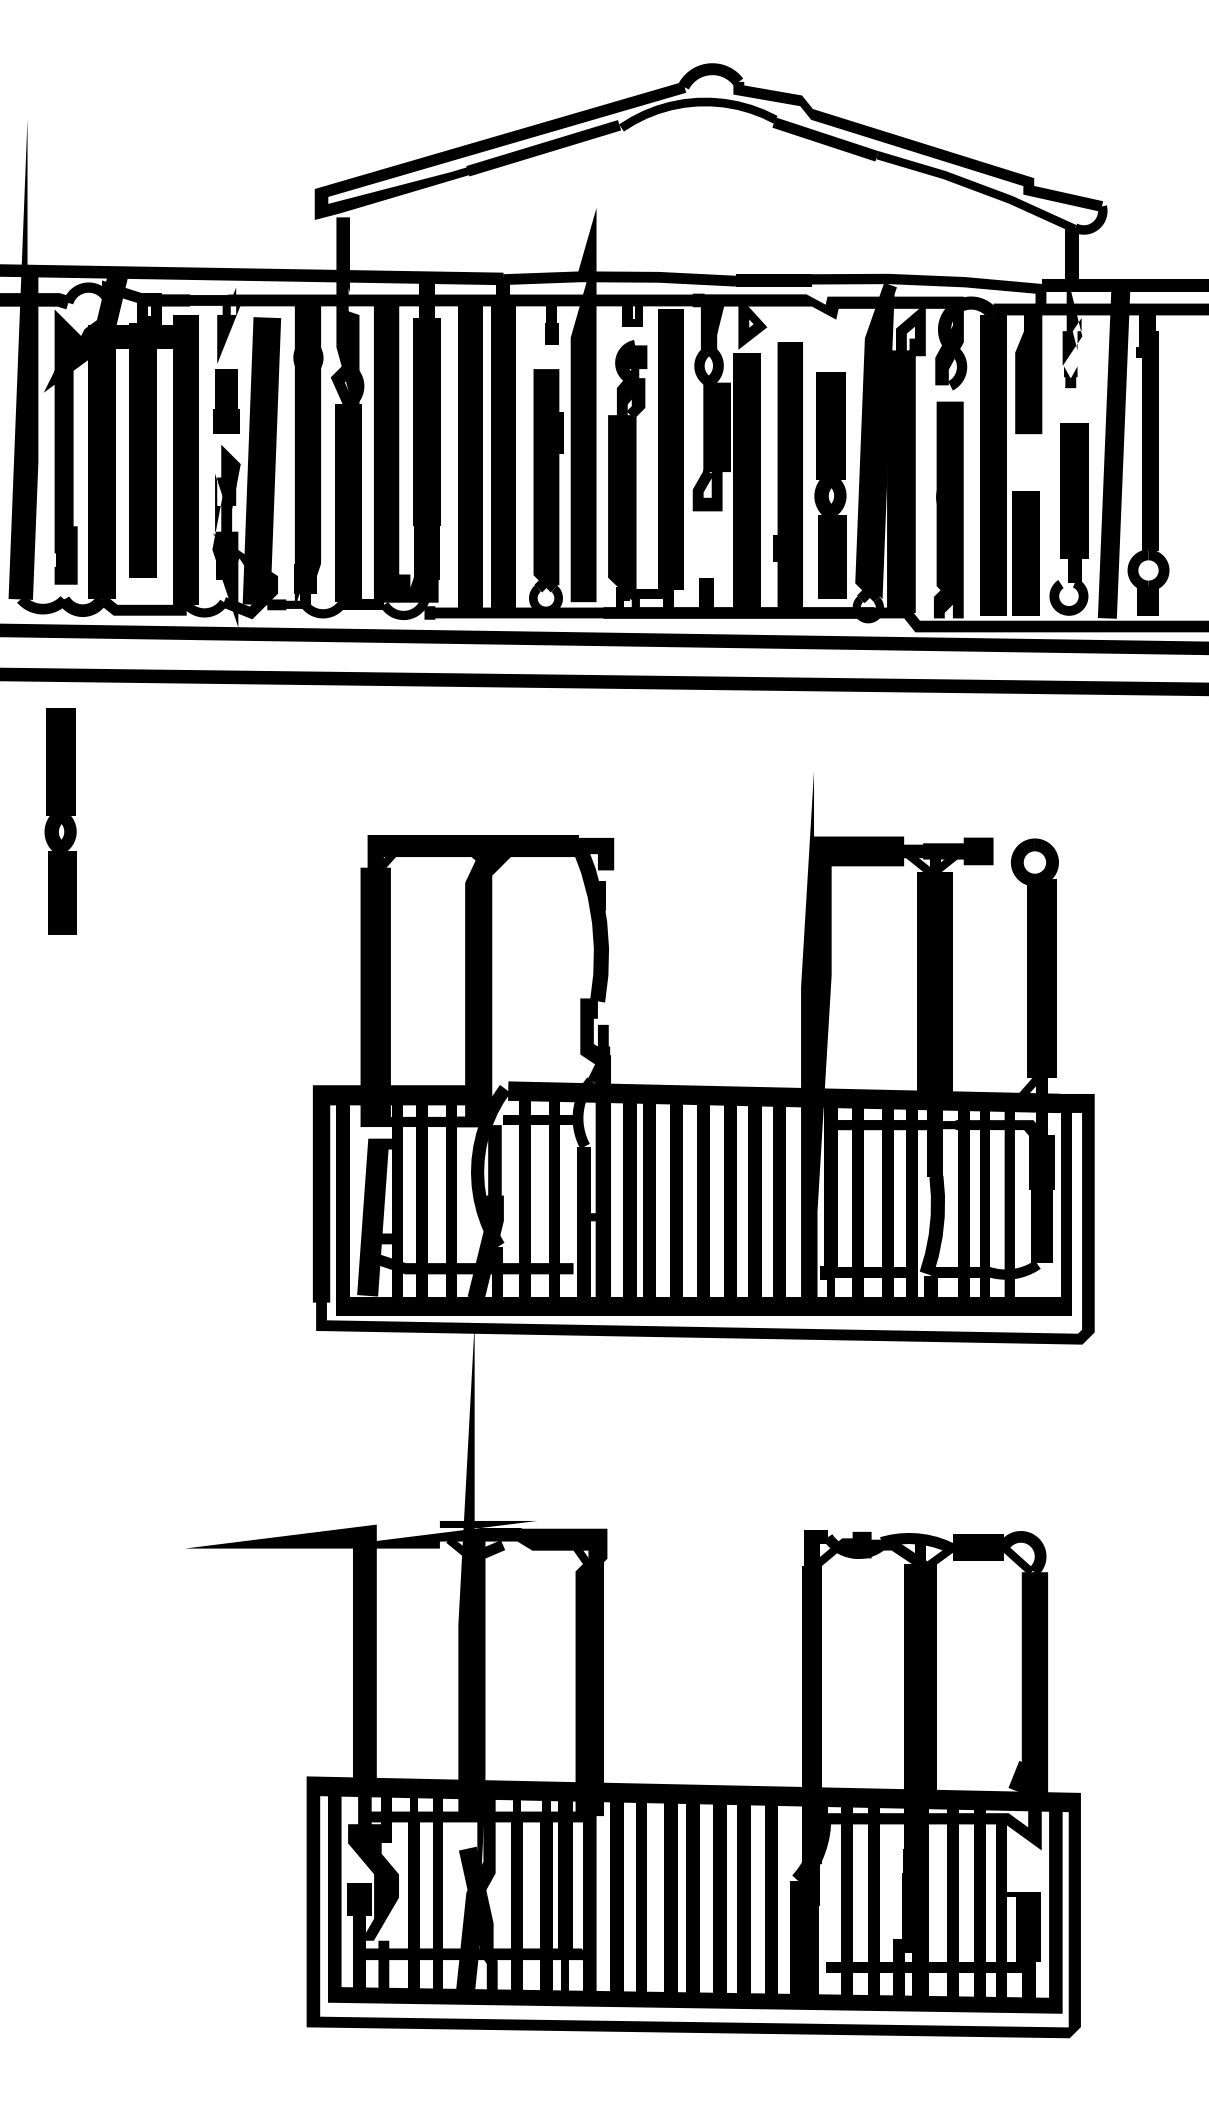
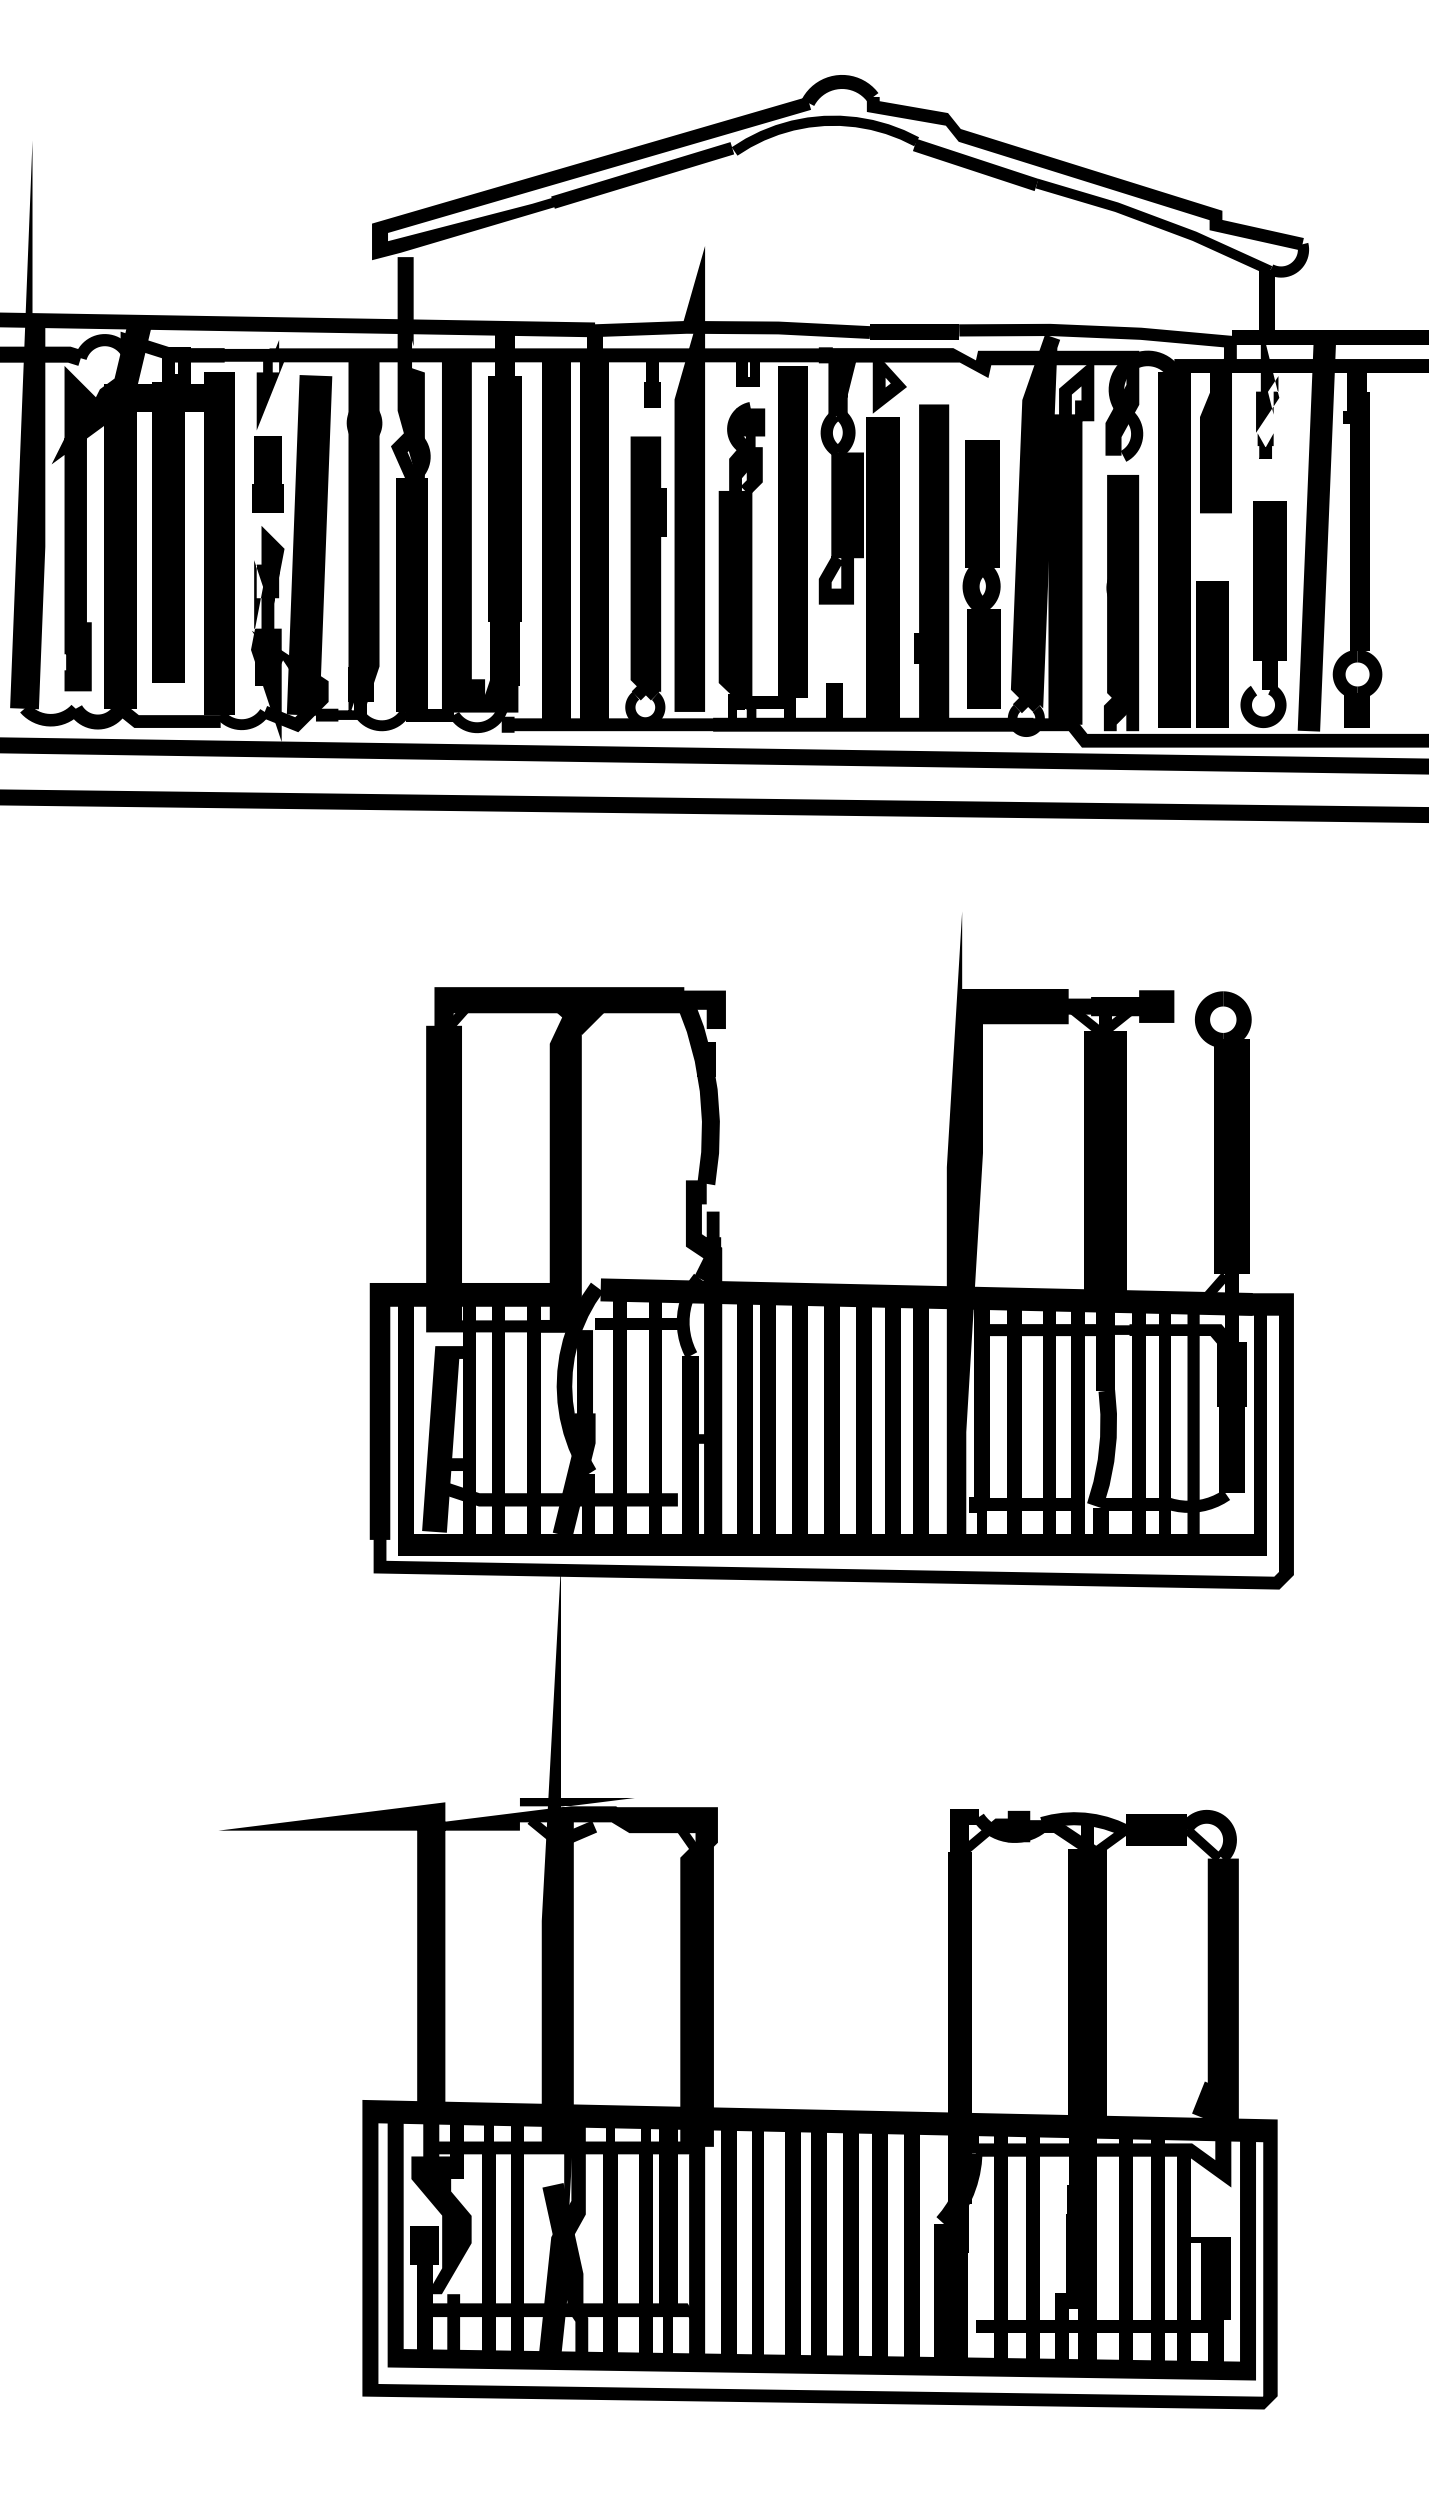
part: (60, 821) -> (71, 971), removed

